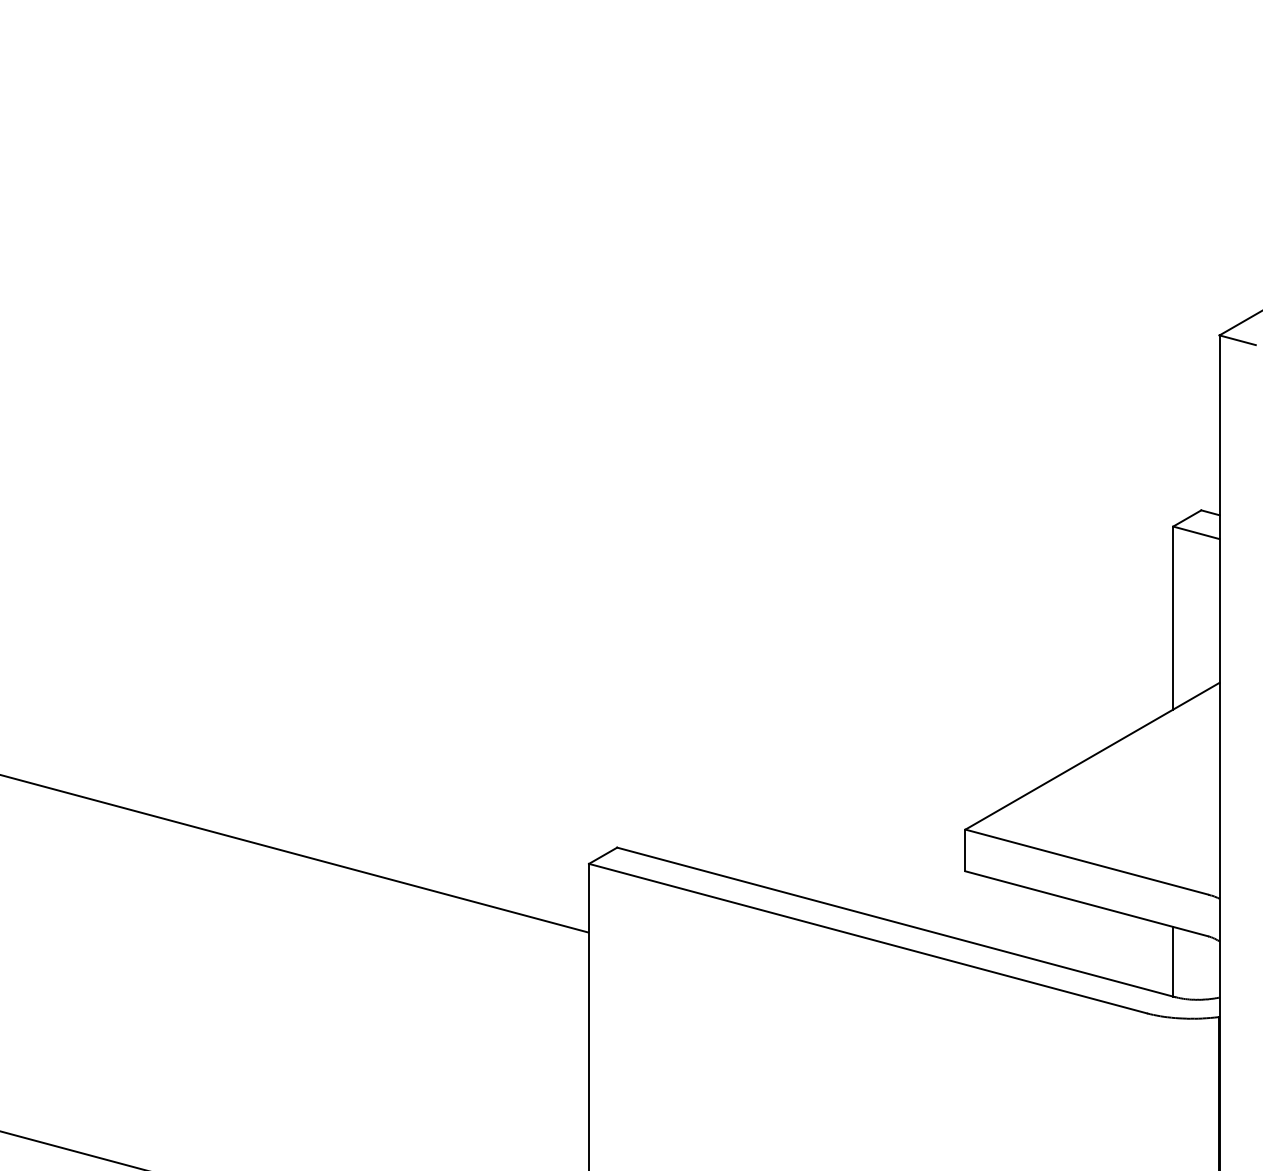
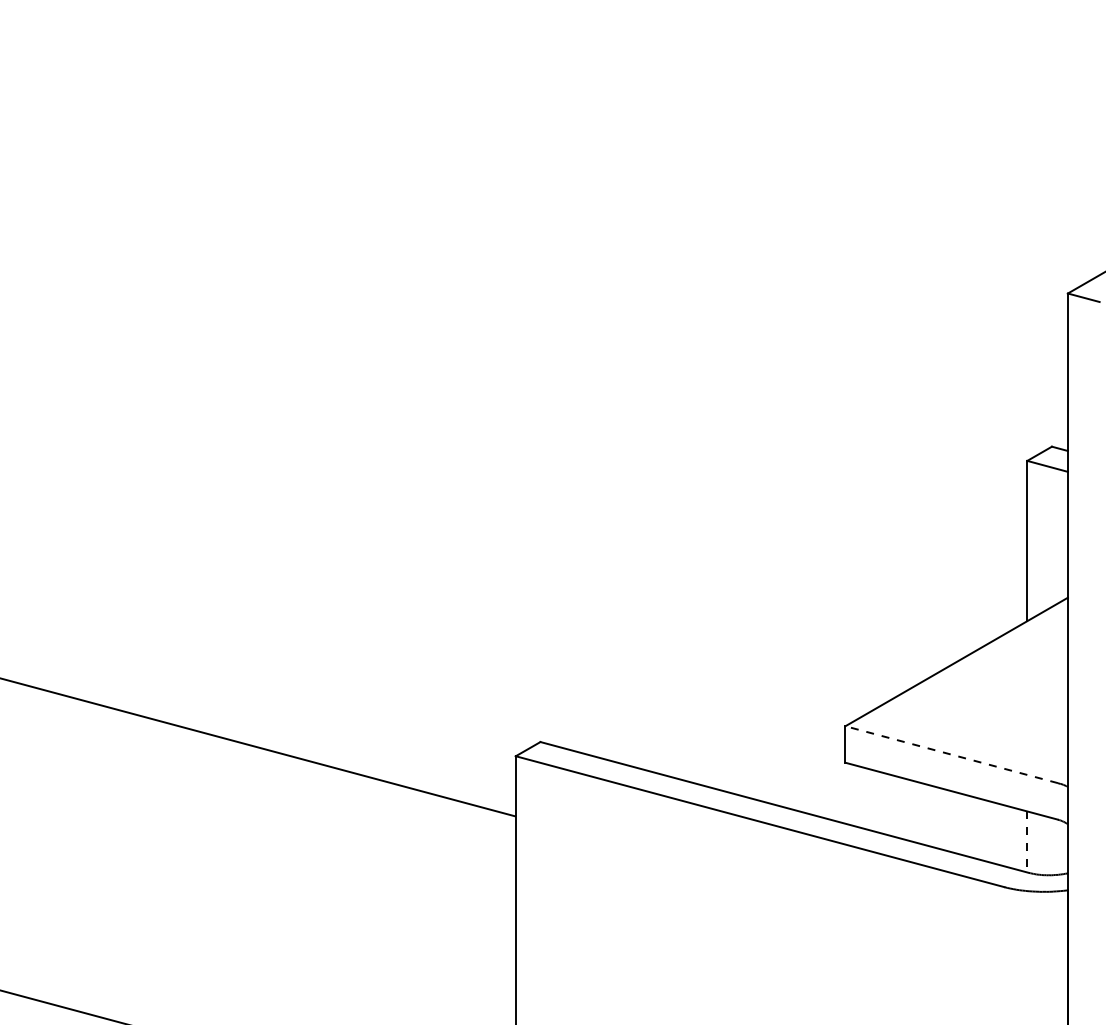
line: (1086, 861) -> (951, 754), solid -> dashed
line: (1173, 962) -> (1027, 842), solid -> dashed

